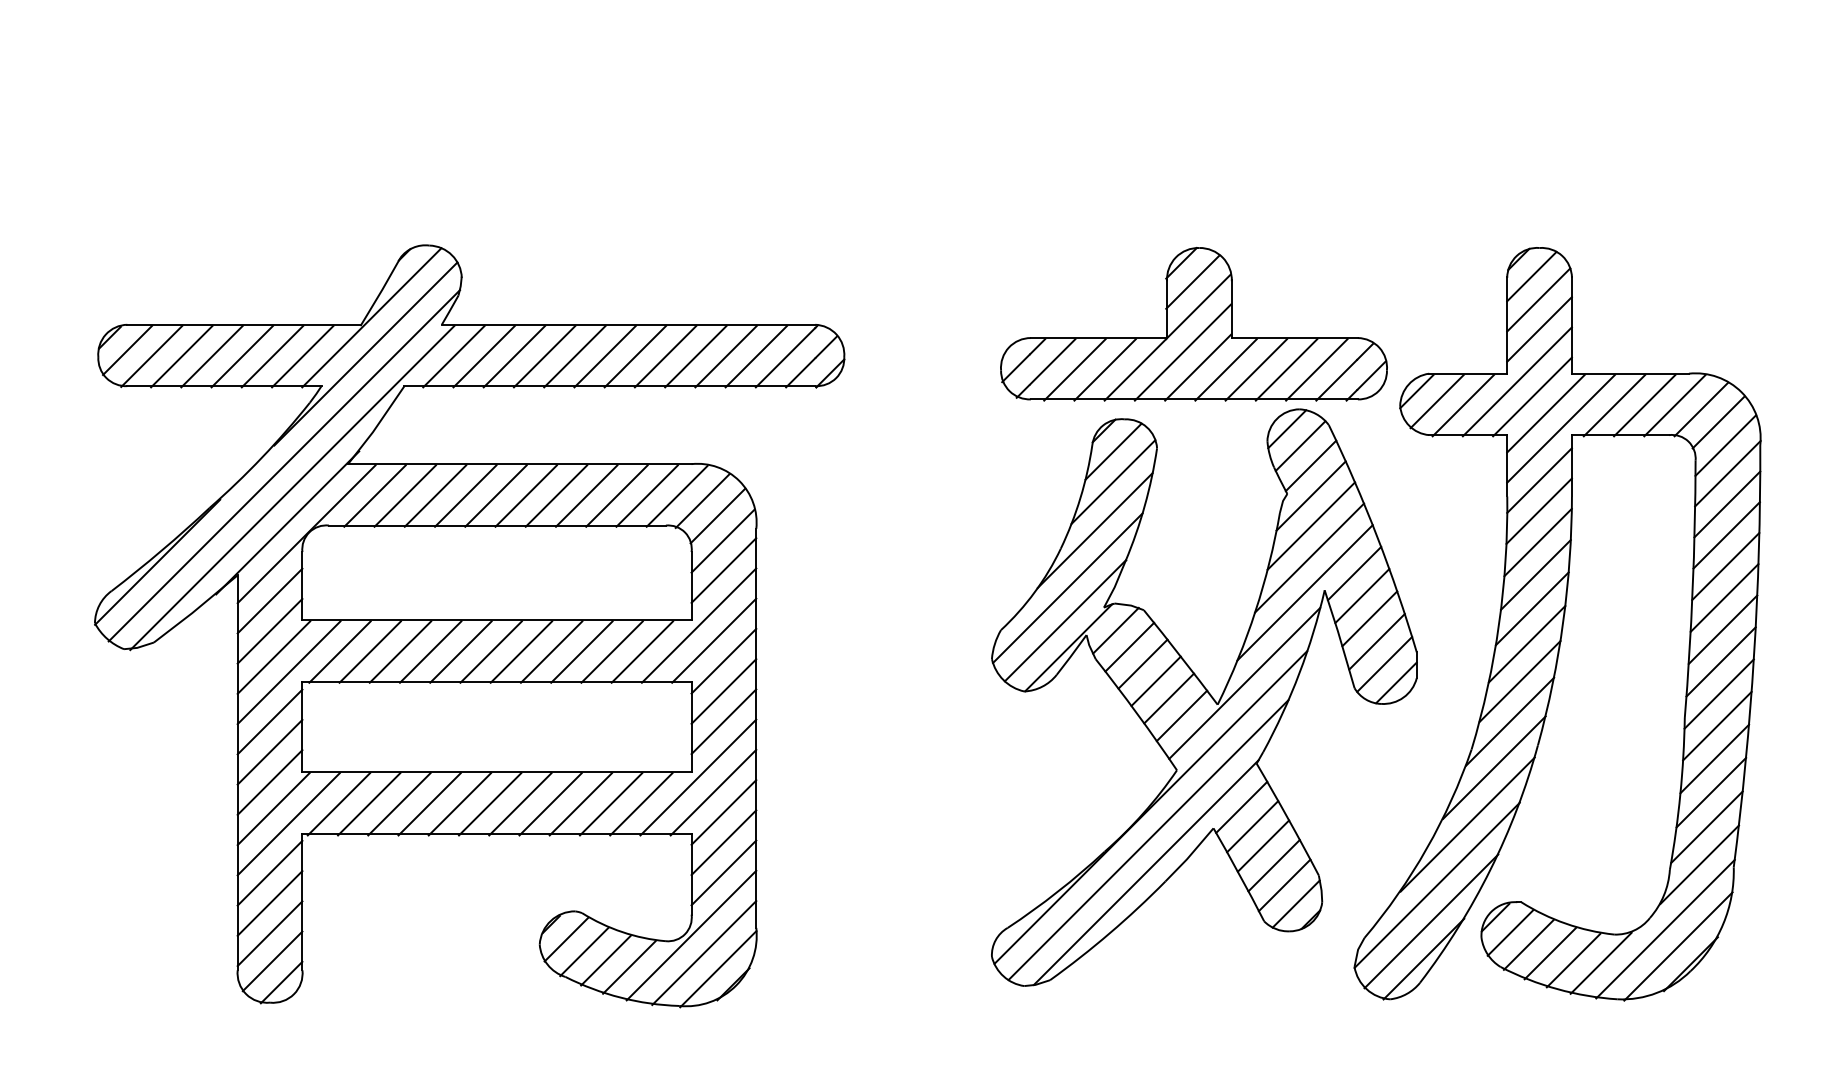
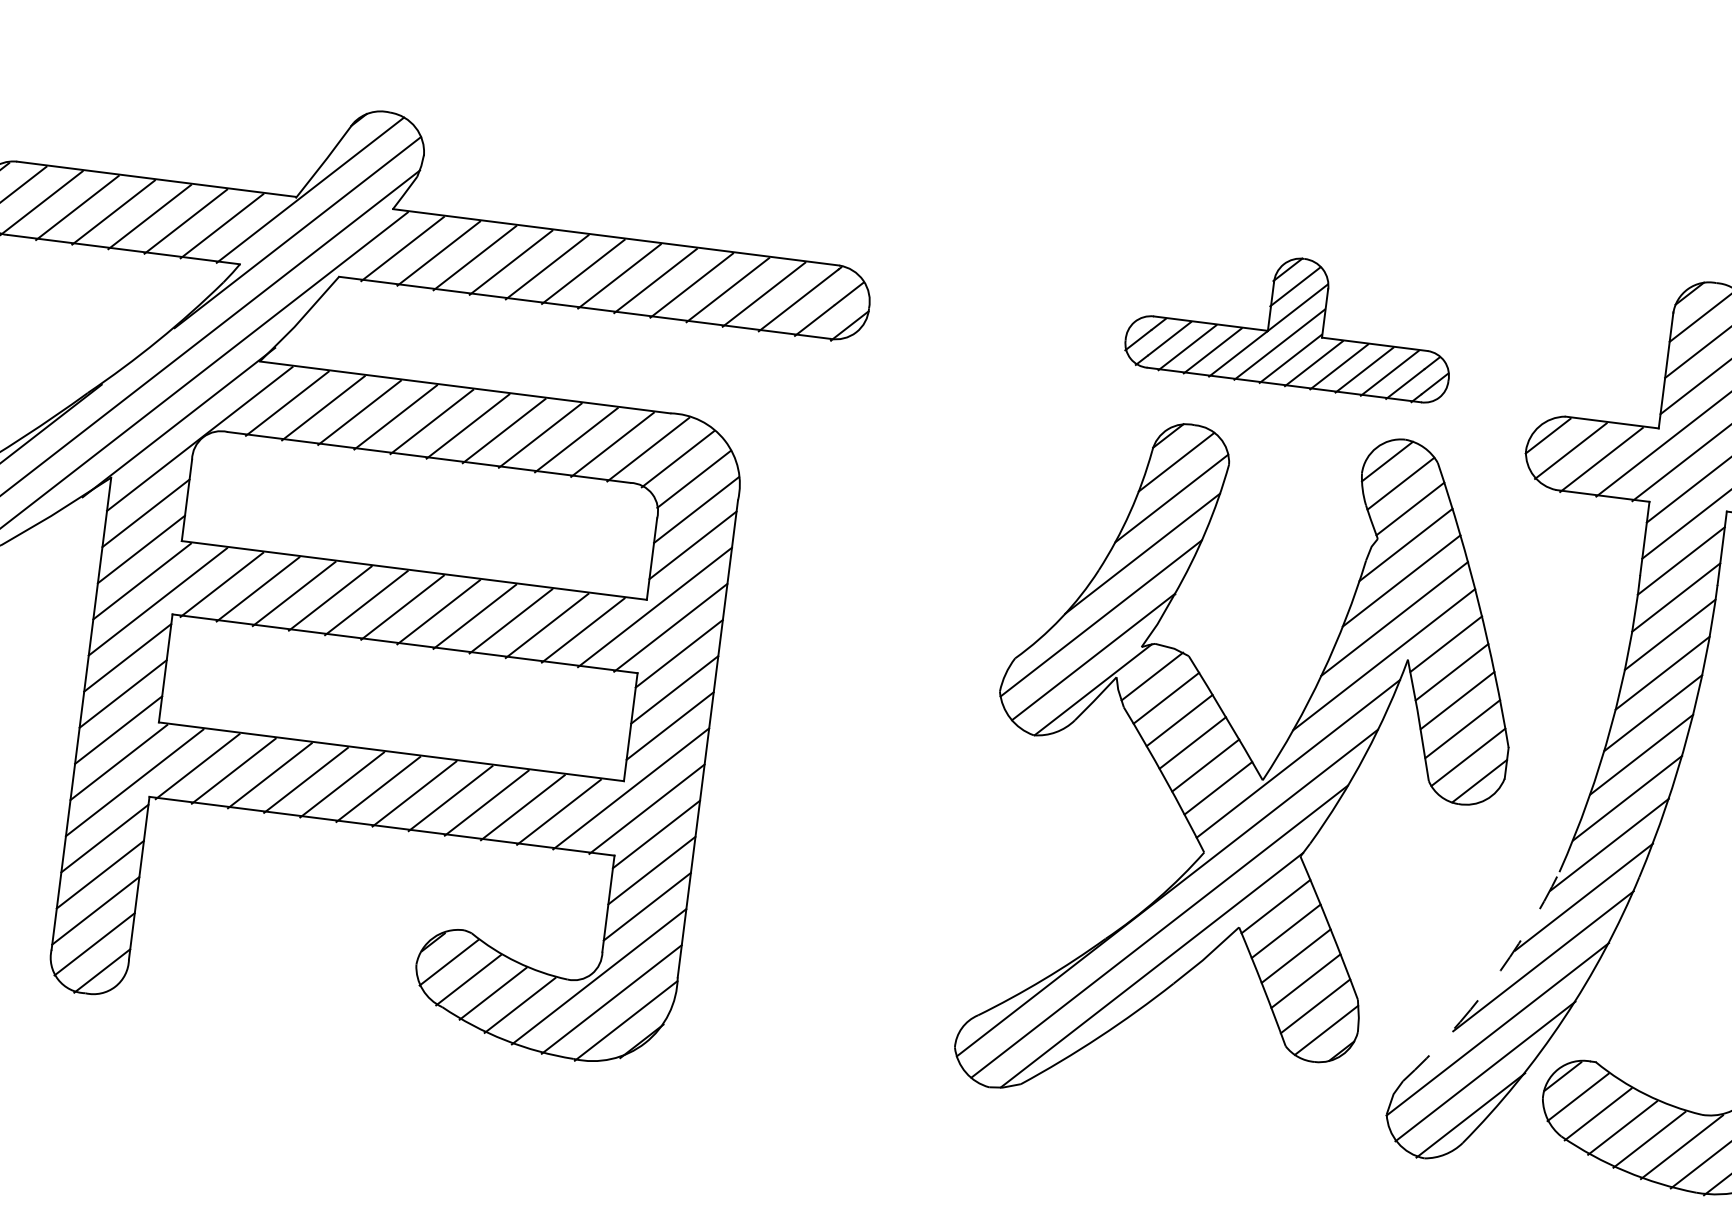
part: (1193, 324) -> (1291, 322), size x0.7
arc: (1426, 848) -> (1490, 983), solid -> dashed

